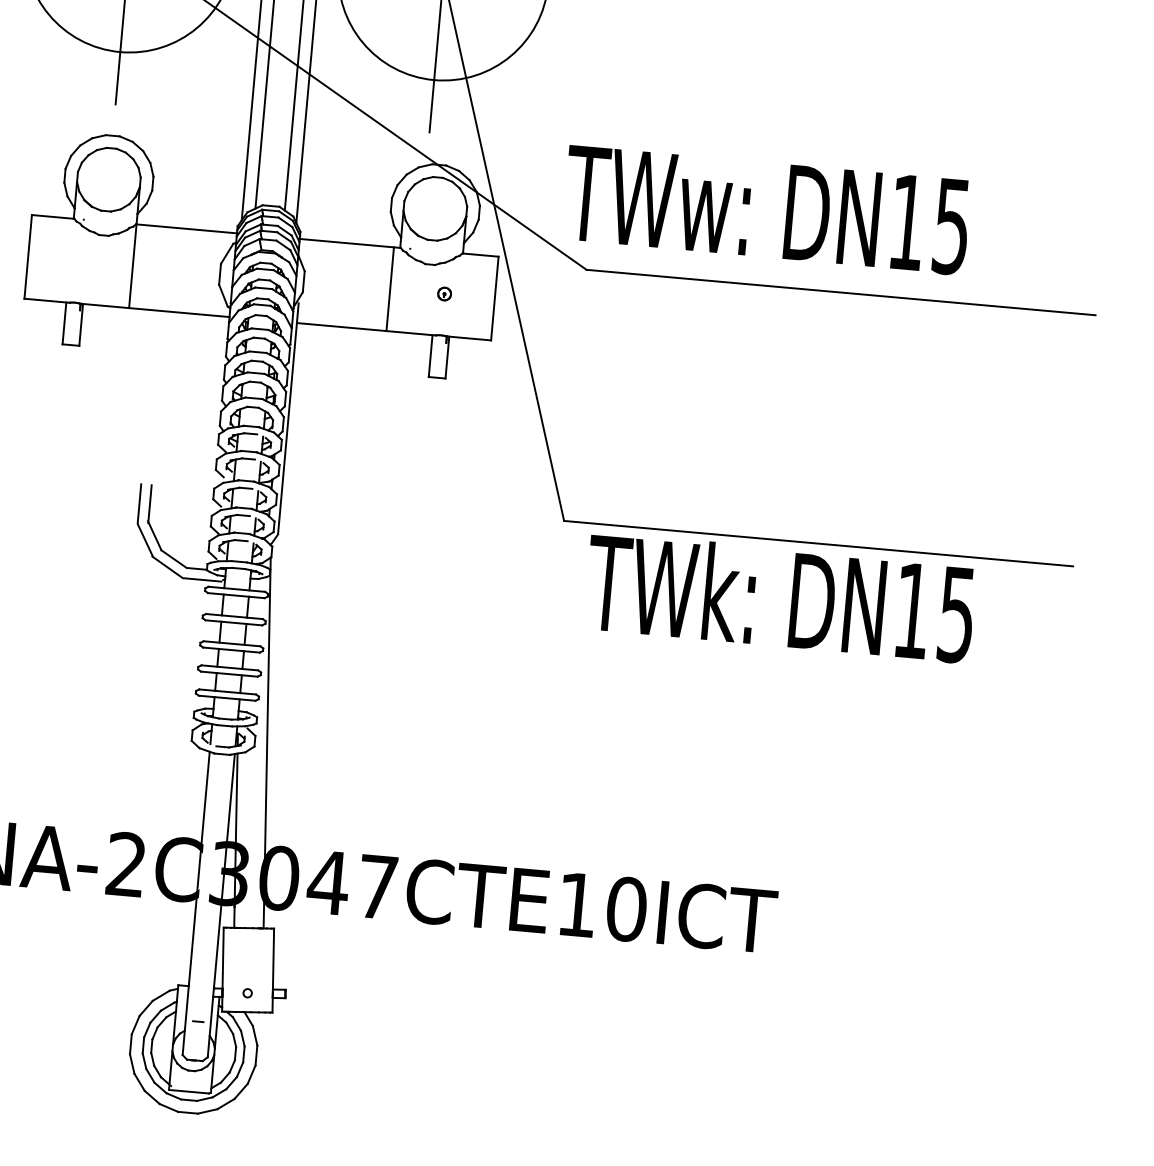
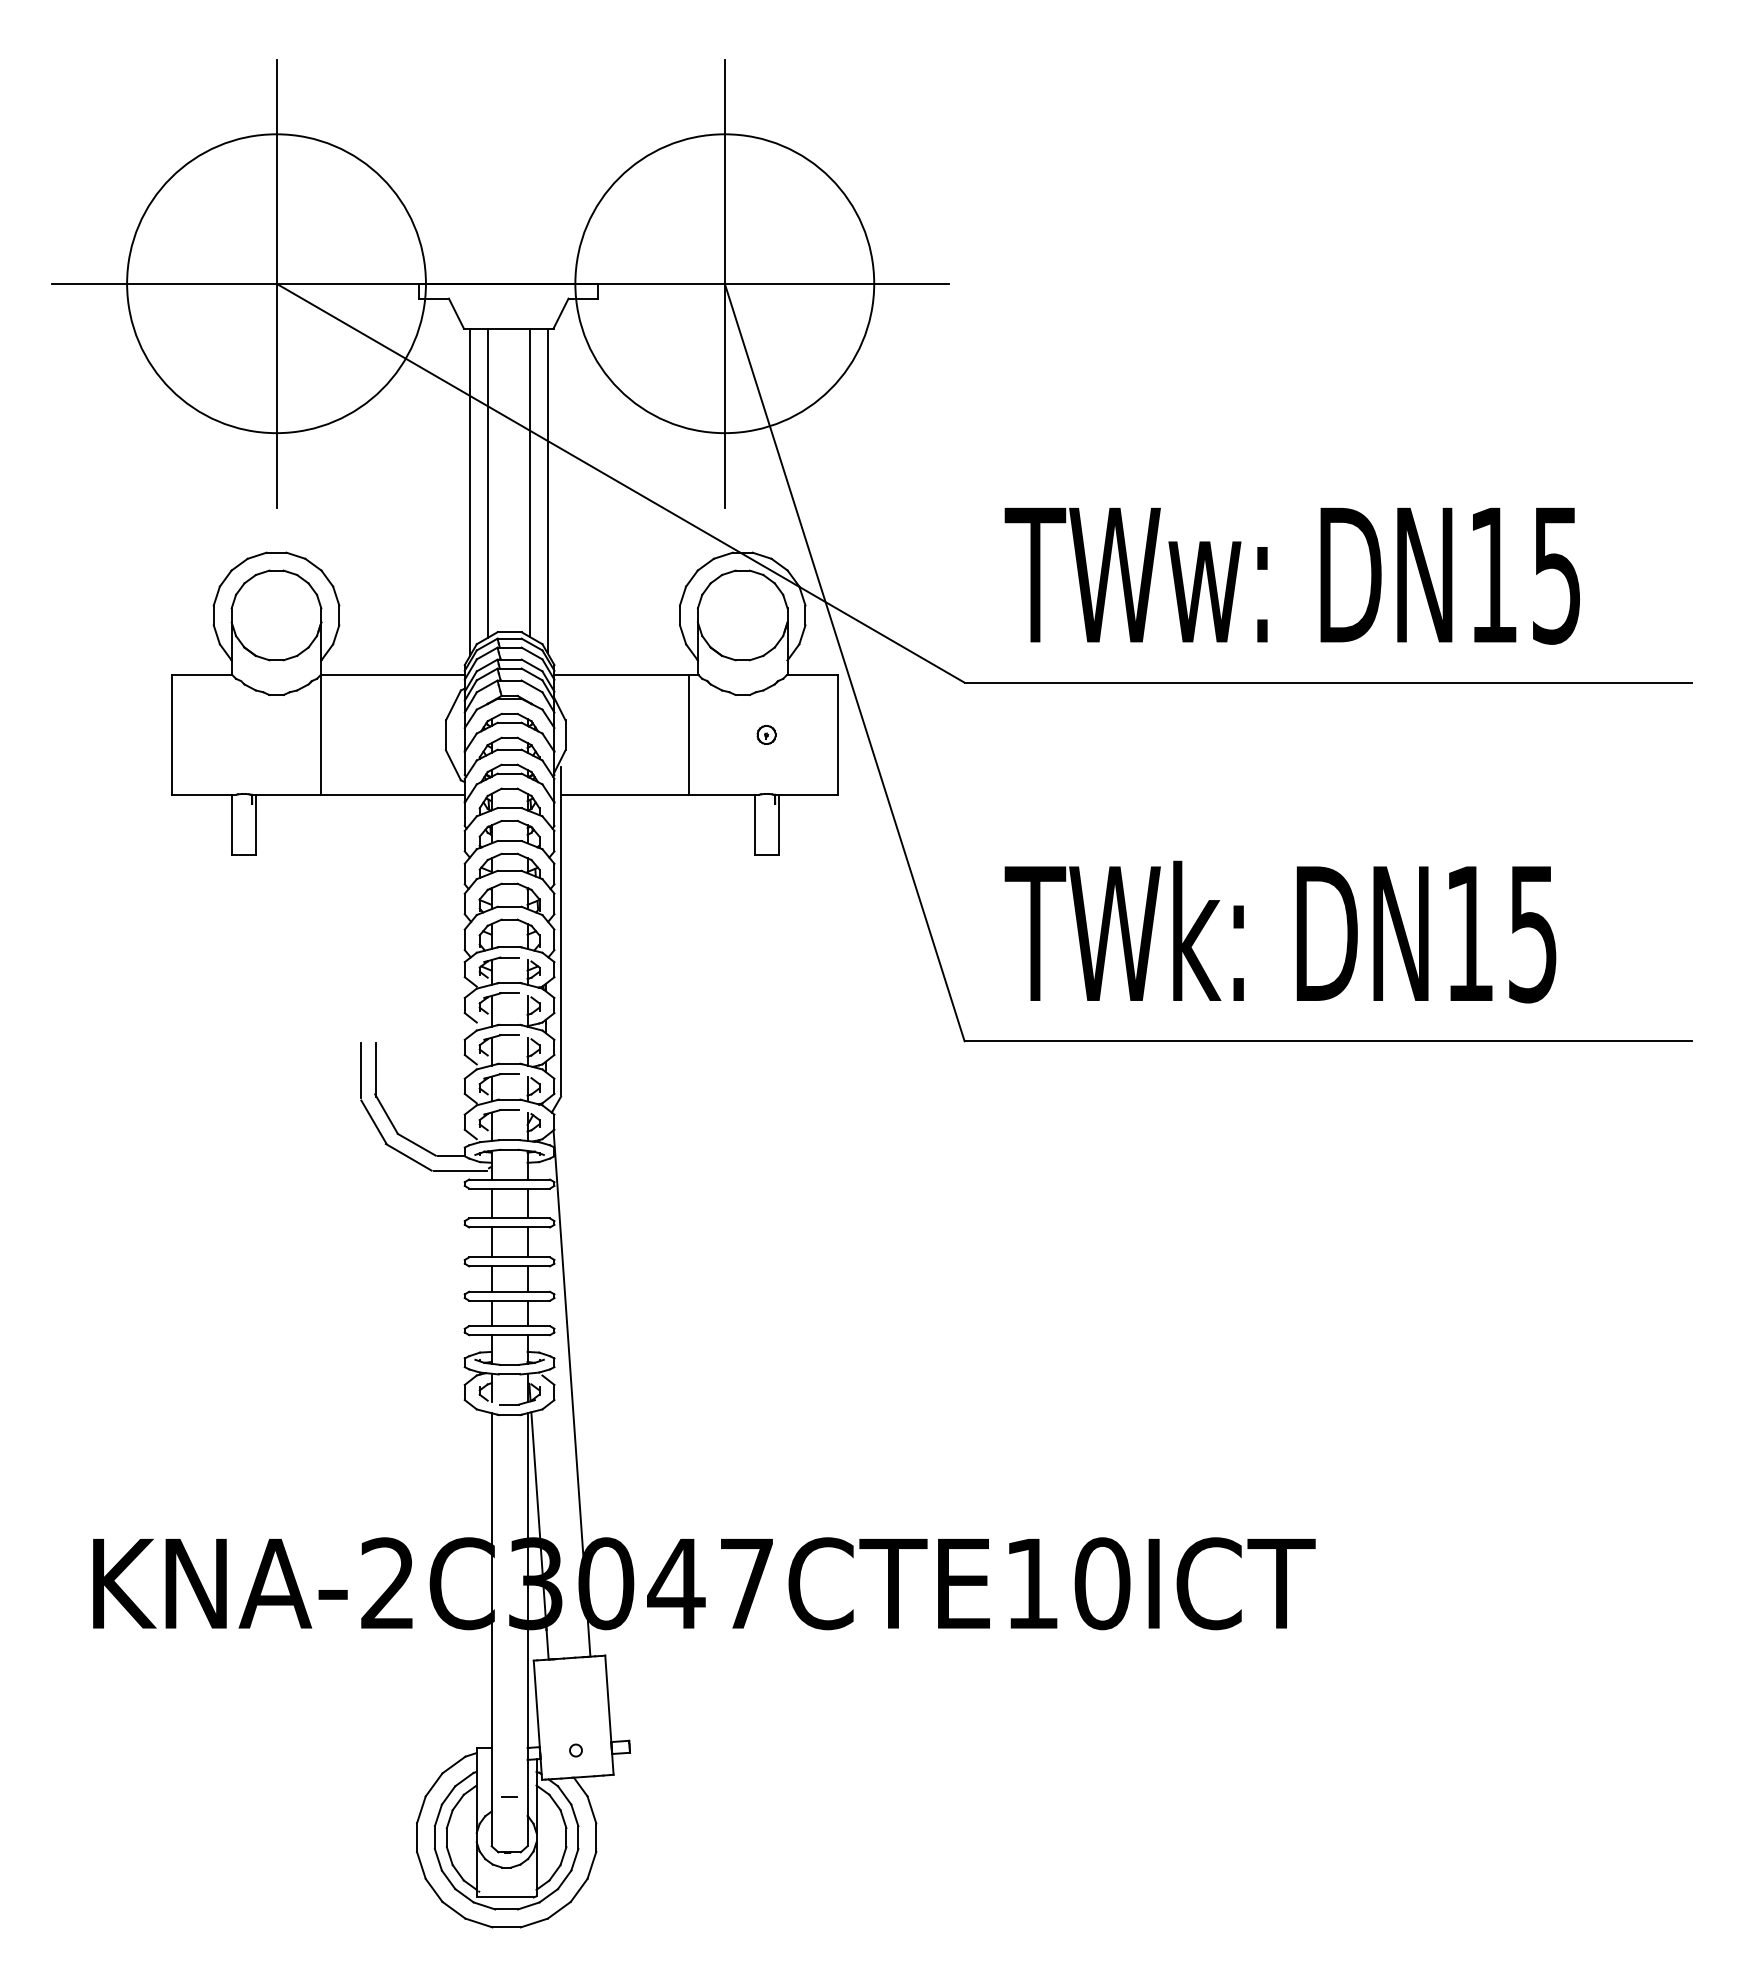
text: (766, 210) -> (1291, 575), moved
text: (780, 597) -> (1280, 931), moved

